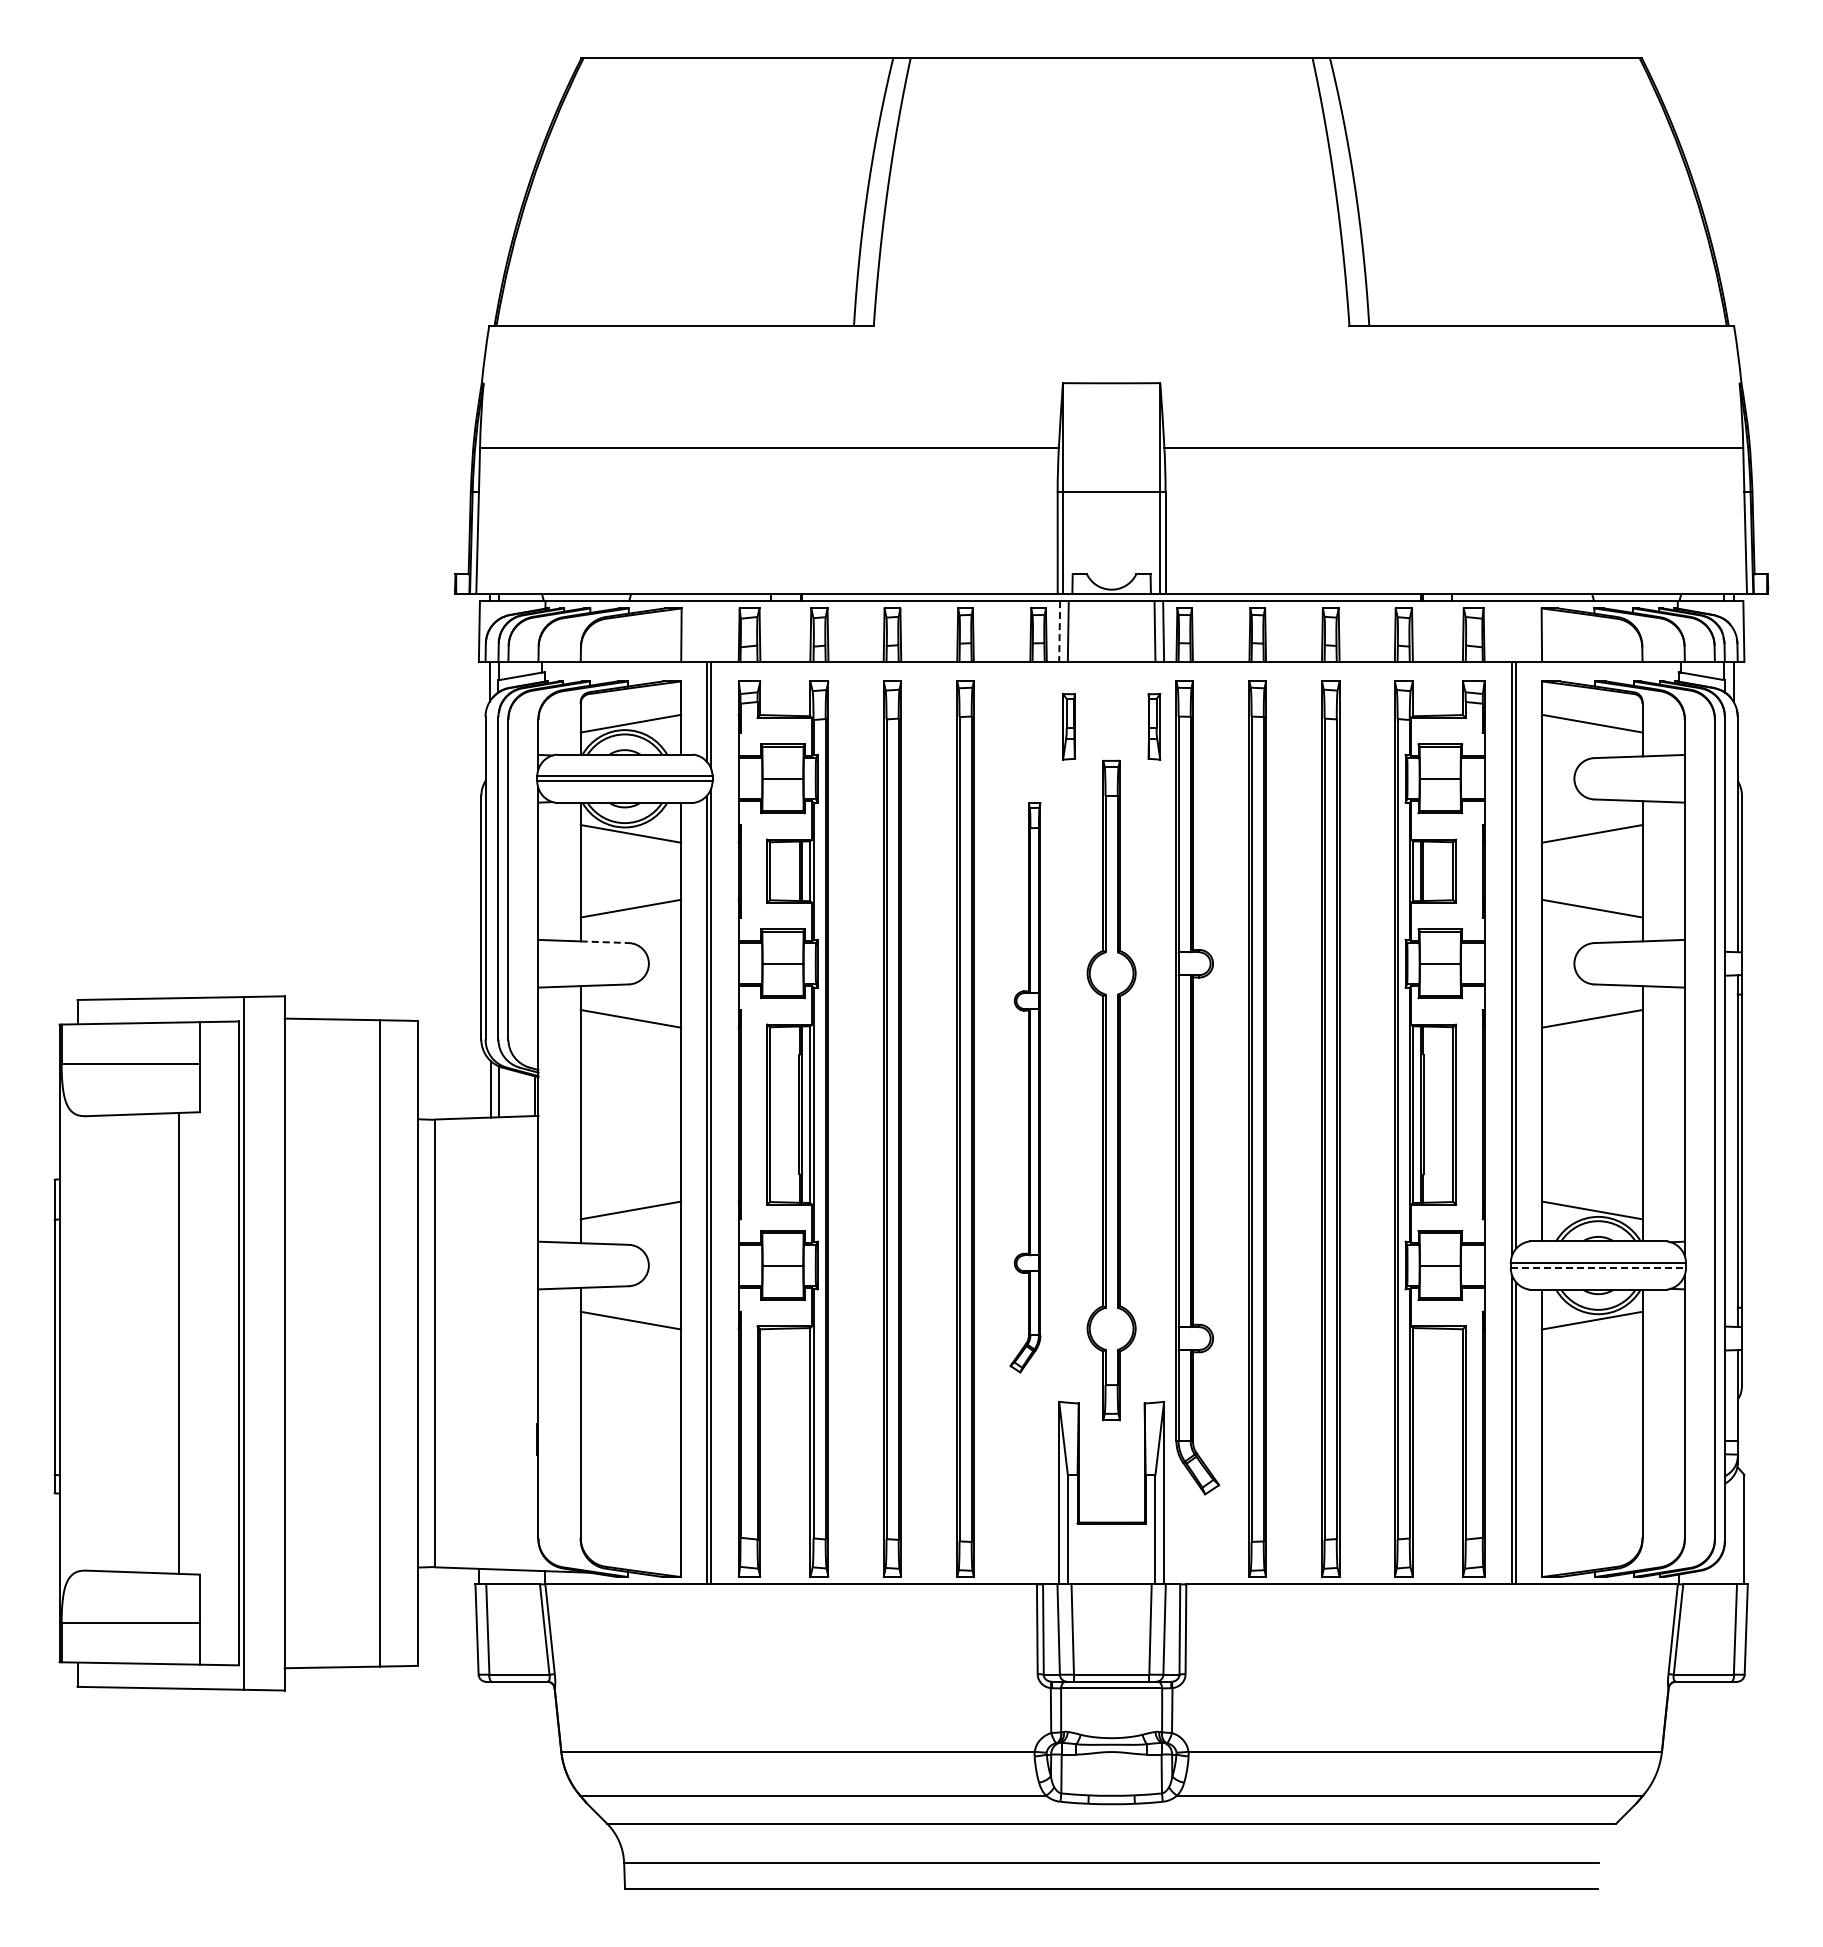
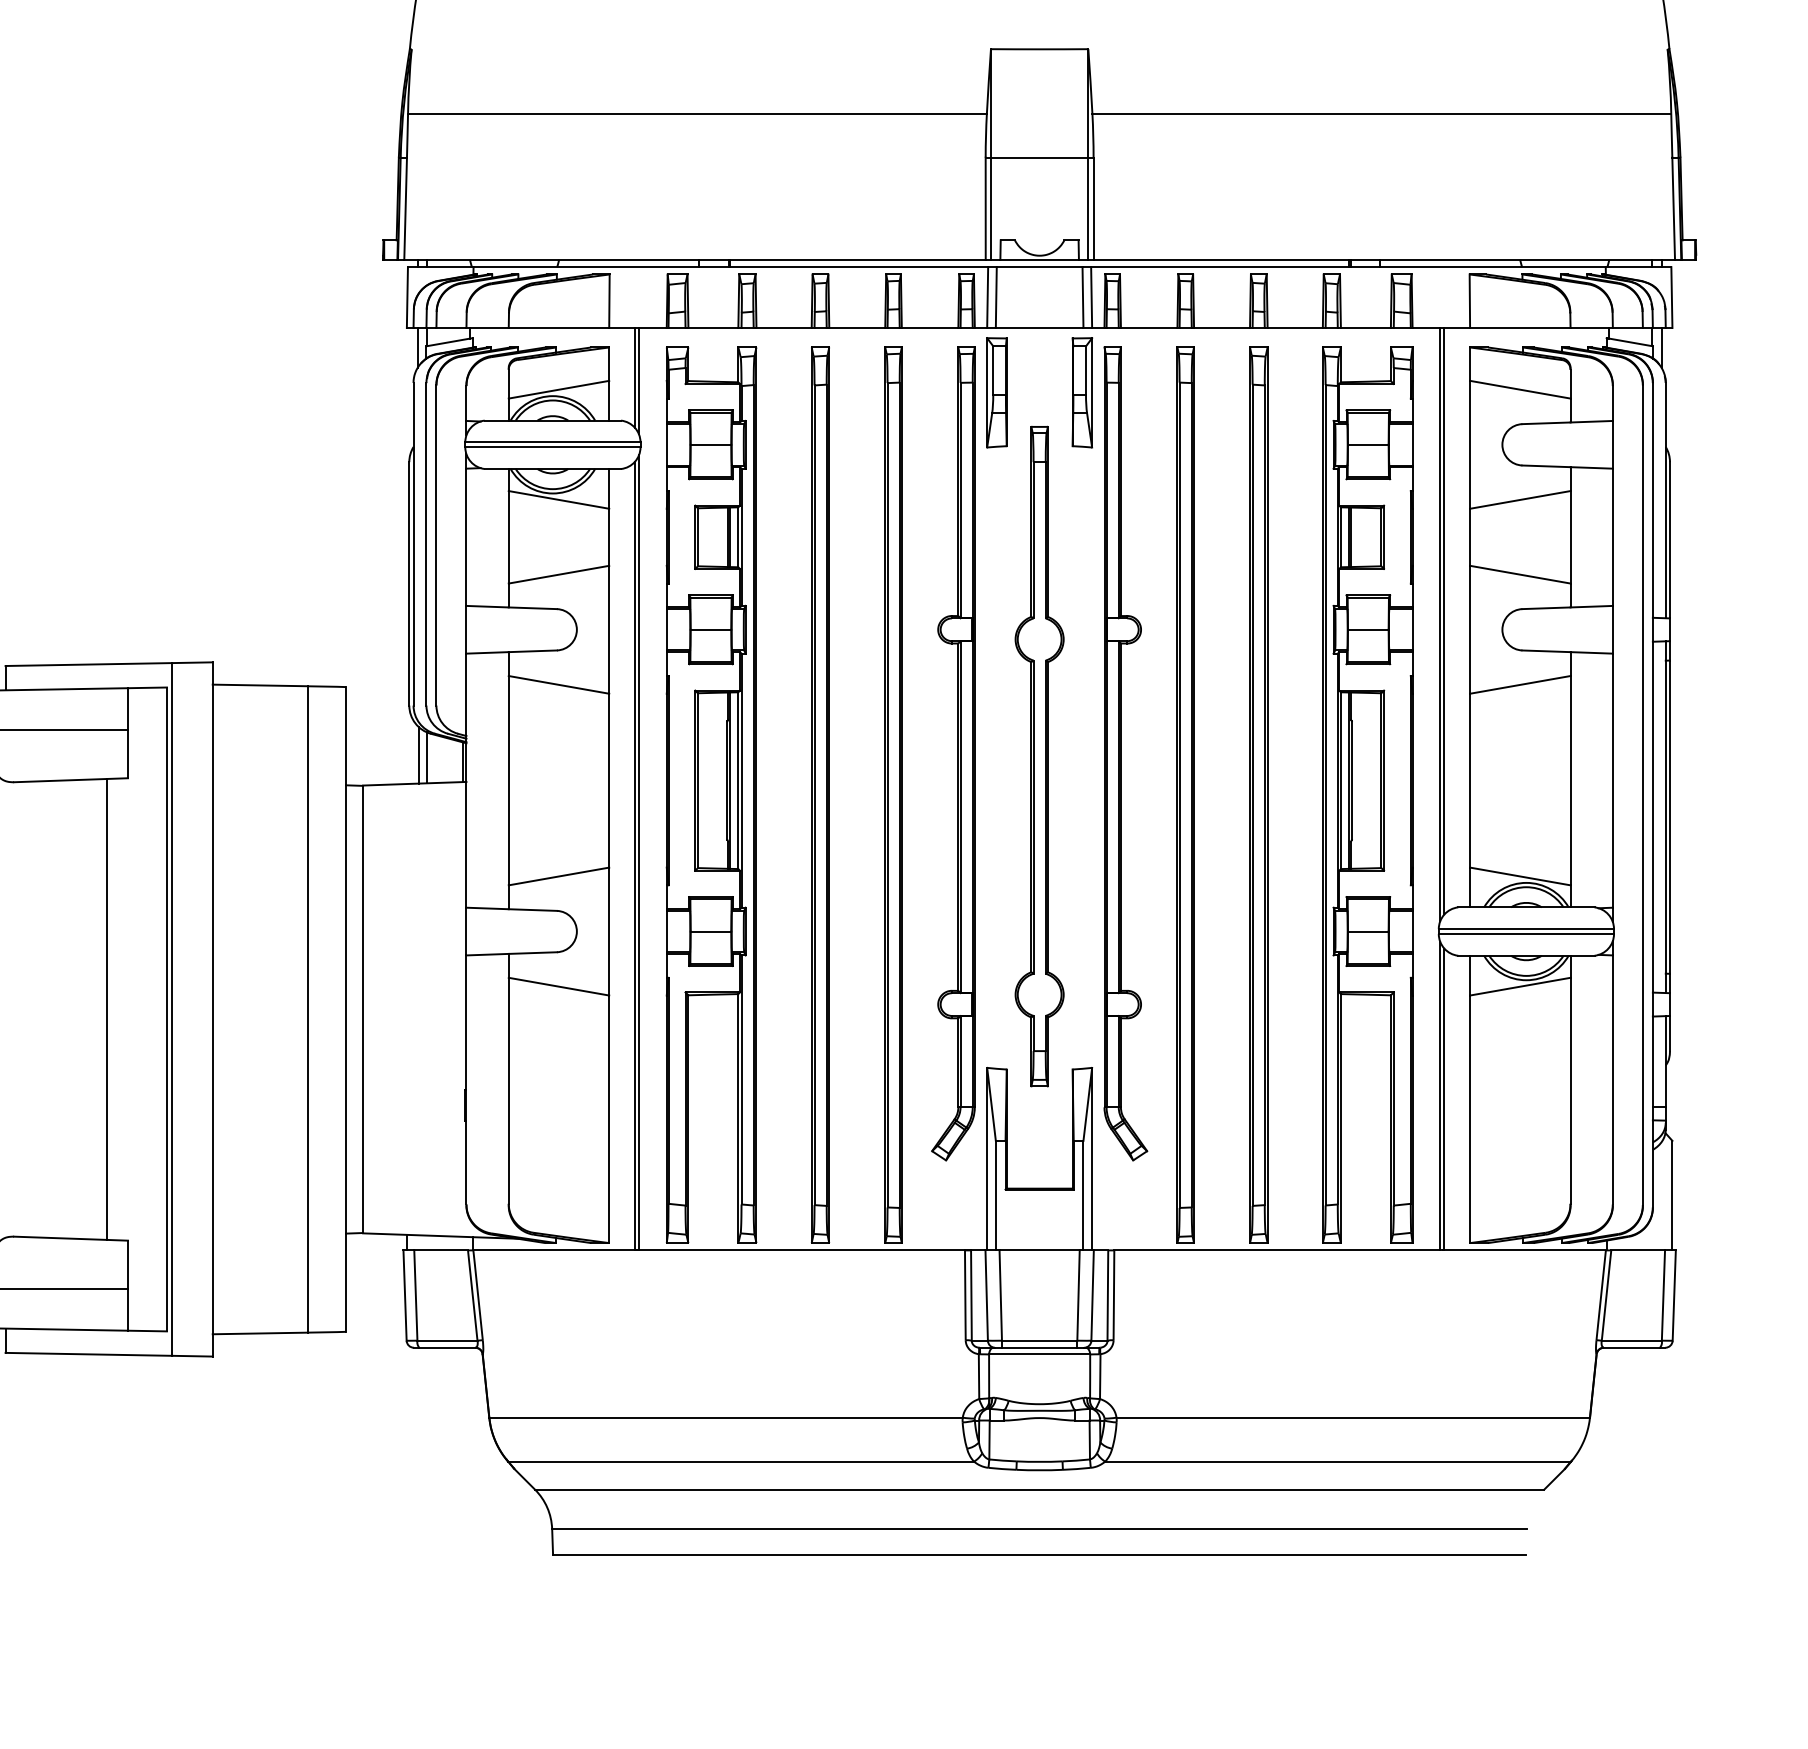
line: (1059, 632) -> (987, 298), dashed -> solid
part: (1068, 726) -> (996, 392), size x1.67
part: (1154, 726) -> (1082, 392), size x1.67
line: (605, 942) -> (533, 608), dashed -> solid
part: (1025, 1087) -> (953, 753), size x1.43
line: (1598, 1267) -> (1526, 933), dashed -> solid

